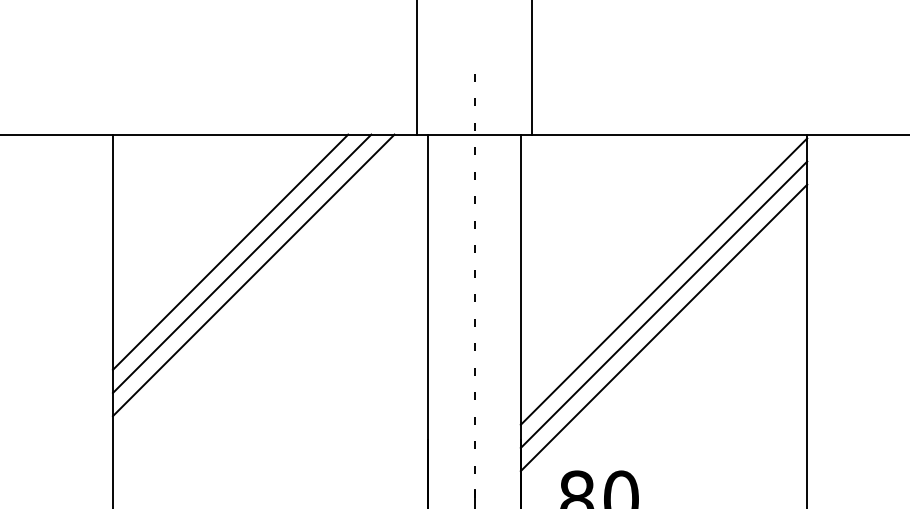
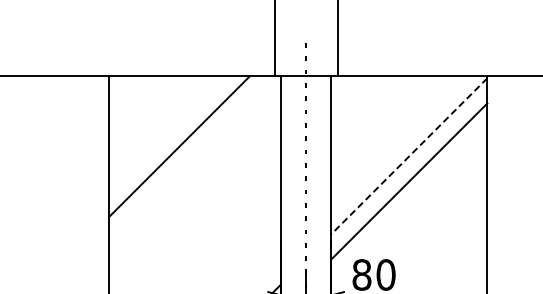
line: (230, 252) -> (173, 140), removed
line: (253, 274) -> (185, 152), removed
line: (664, 282) -> (409, 156), solid -> dashed
line: (664, 304) -> (409, 168), removed

